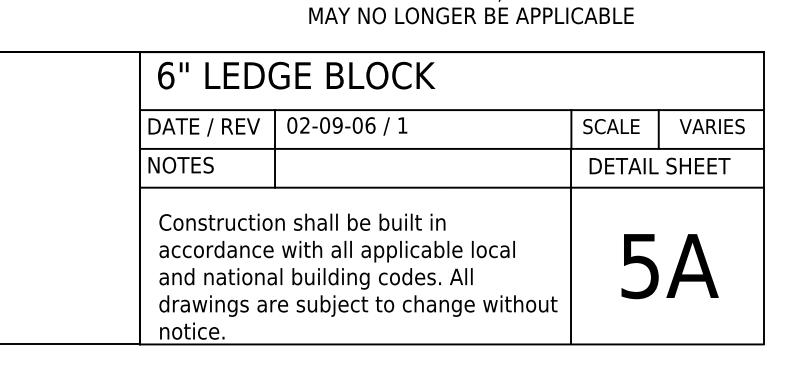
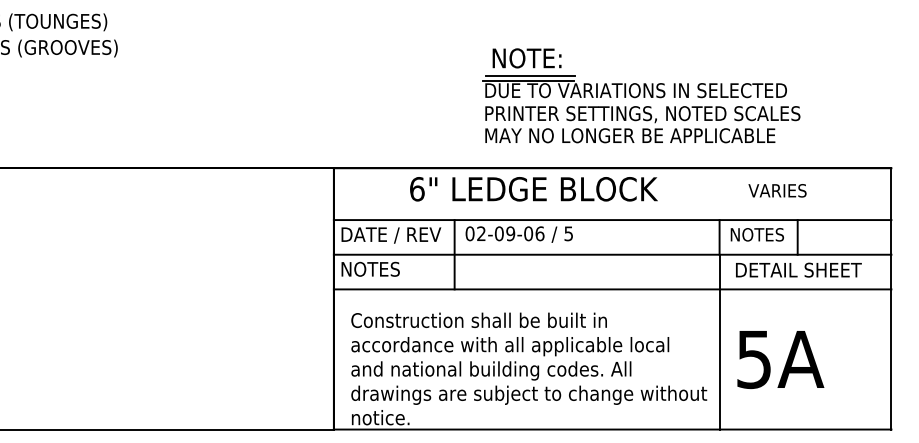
text: (296, 75) -> (533, 189), moved
text: (402, 125) -> (568, 233), 1 -> 5
text: (613, 126) -> (757, 234), SCALE -> NOTES
text: (712, 126) -> (777, 190), moved
text: (669, 266) -> (780, 359), moved

